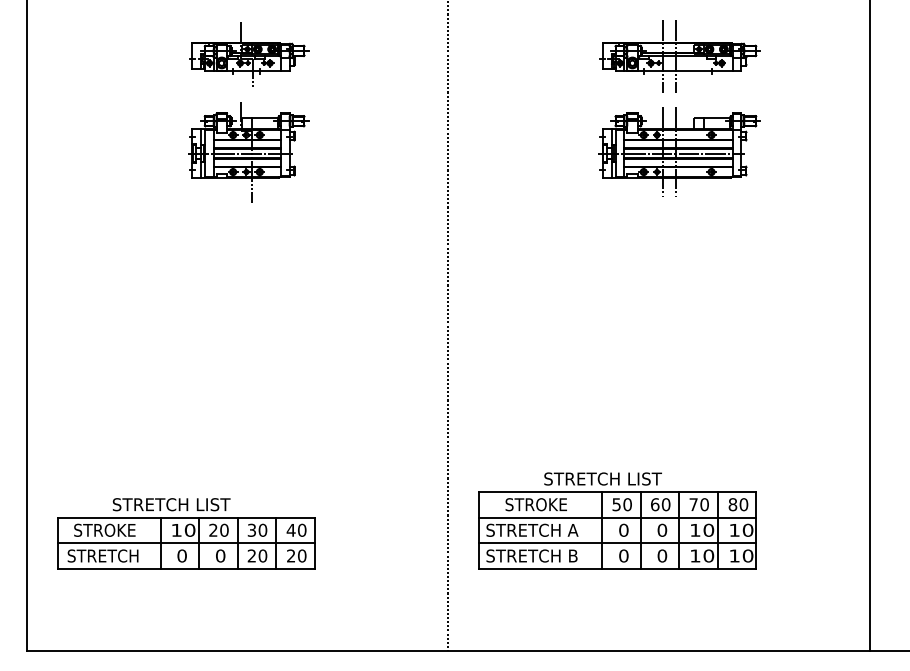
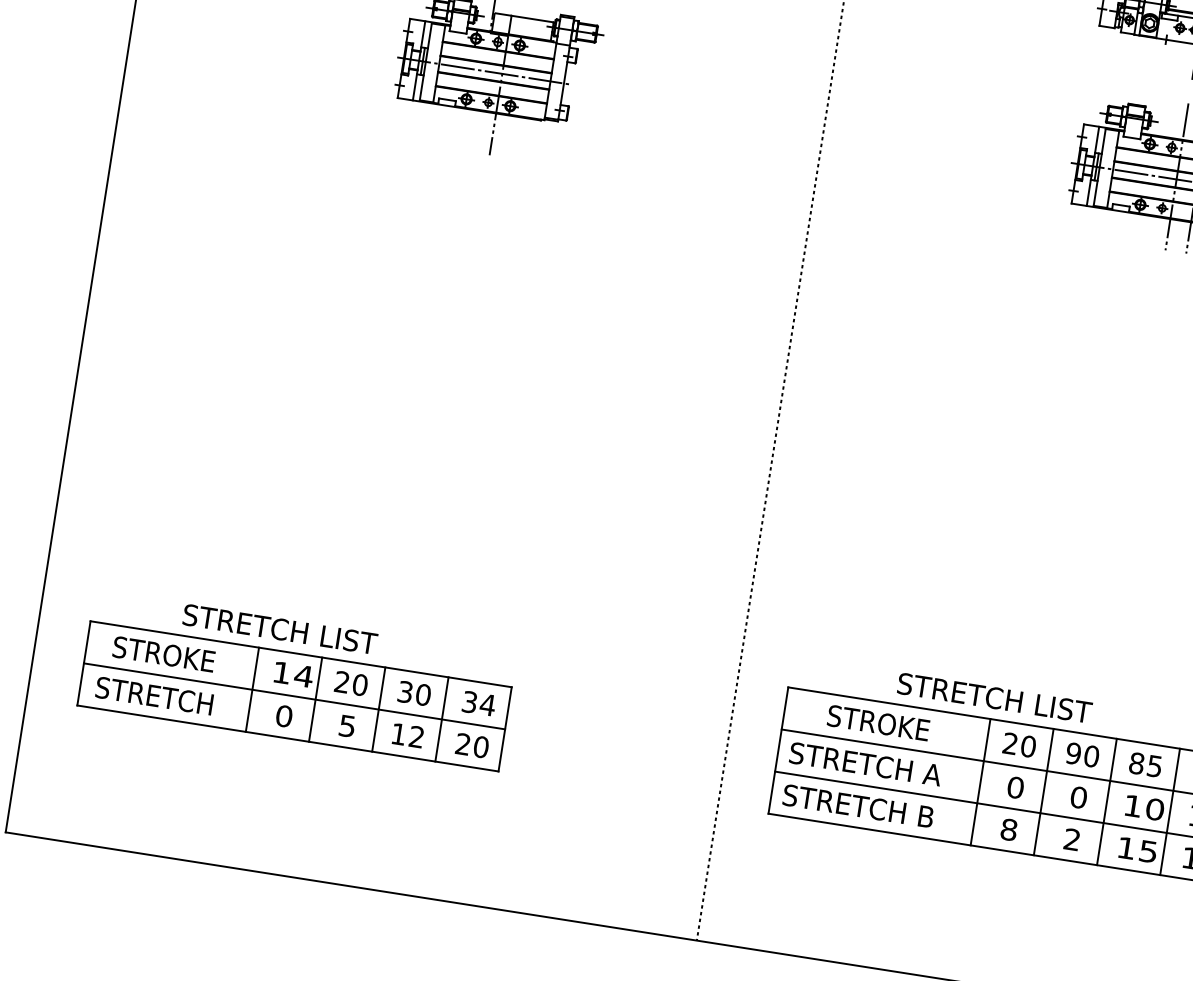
text: (616, 504) -> (1010, 743), 50 -> 20
text: (654, 504) -> (1072, 753), 60 -> 90
text: (698, 504) -> (1144, 764), 70 -> 85
text: (189, 529) -> (303, 674), 10 -> 14
text: (296, 529) -> (478, 702), 40 -> 34
text: (220, 555) -> (347, 725), 0 -> 5
text: (257, 555) -> (408, 734), 20 -> 12
text: (623, 555) -> (1008, 828), 0 -> 8
text: (662, 555) -> (1072, 838), 0 -> 2
text: (708, 555) -> (1148, 850), 10 -> 15

